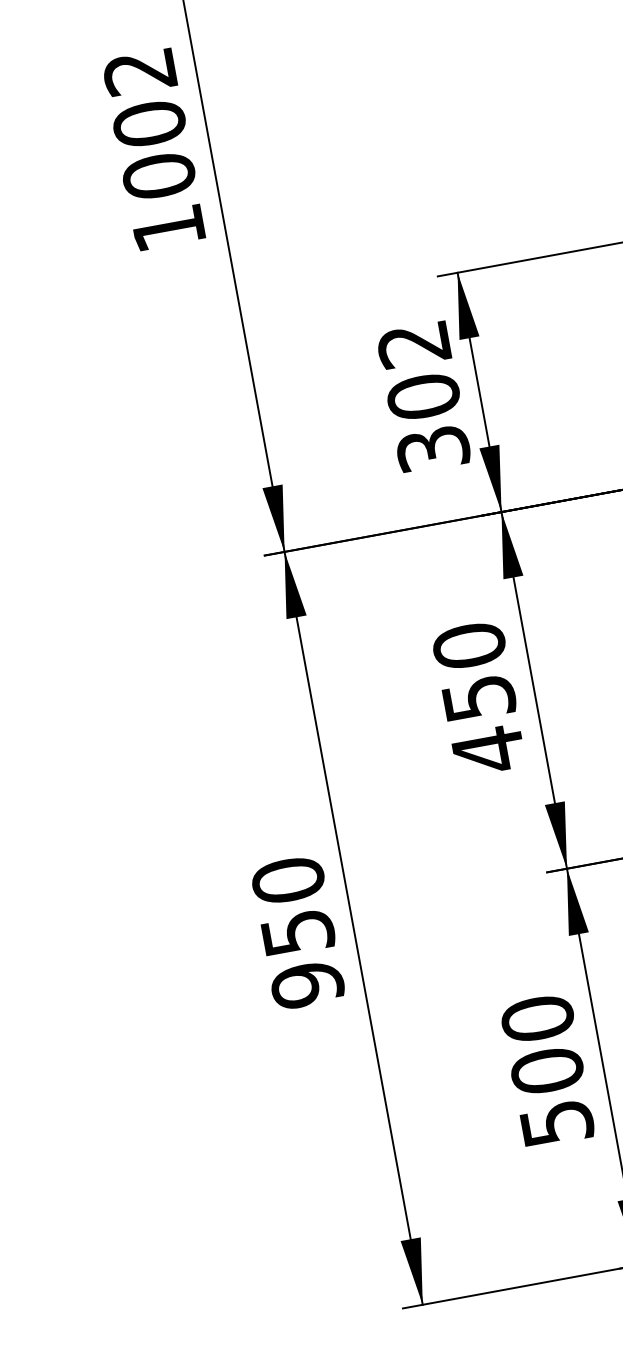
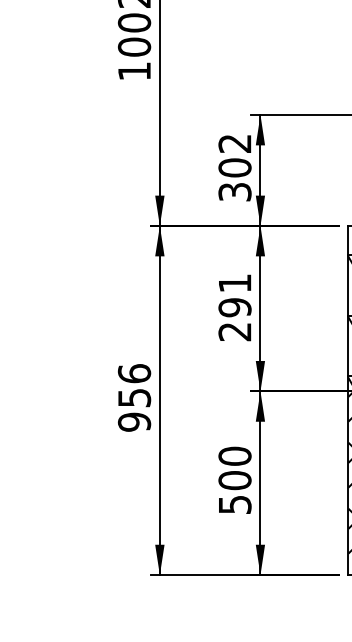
text: (477, 698) -> (234, 307), 450 -> 291
text: (286, 880) -> (133, 373), 950 -> 956

